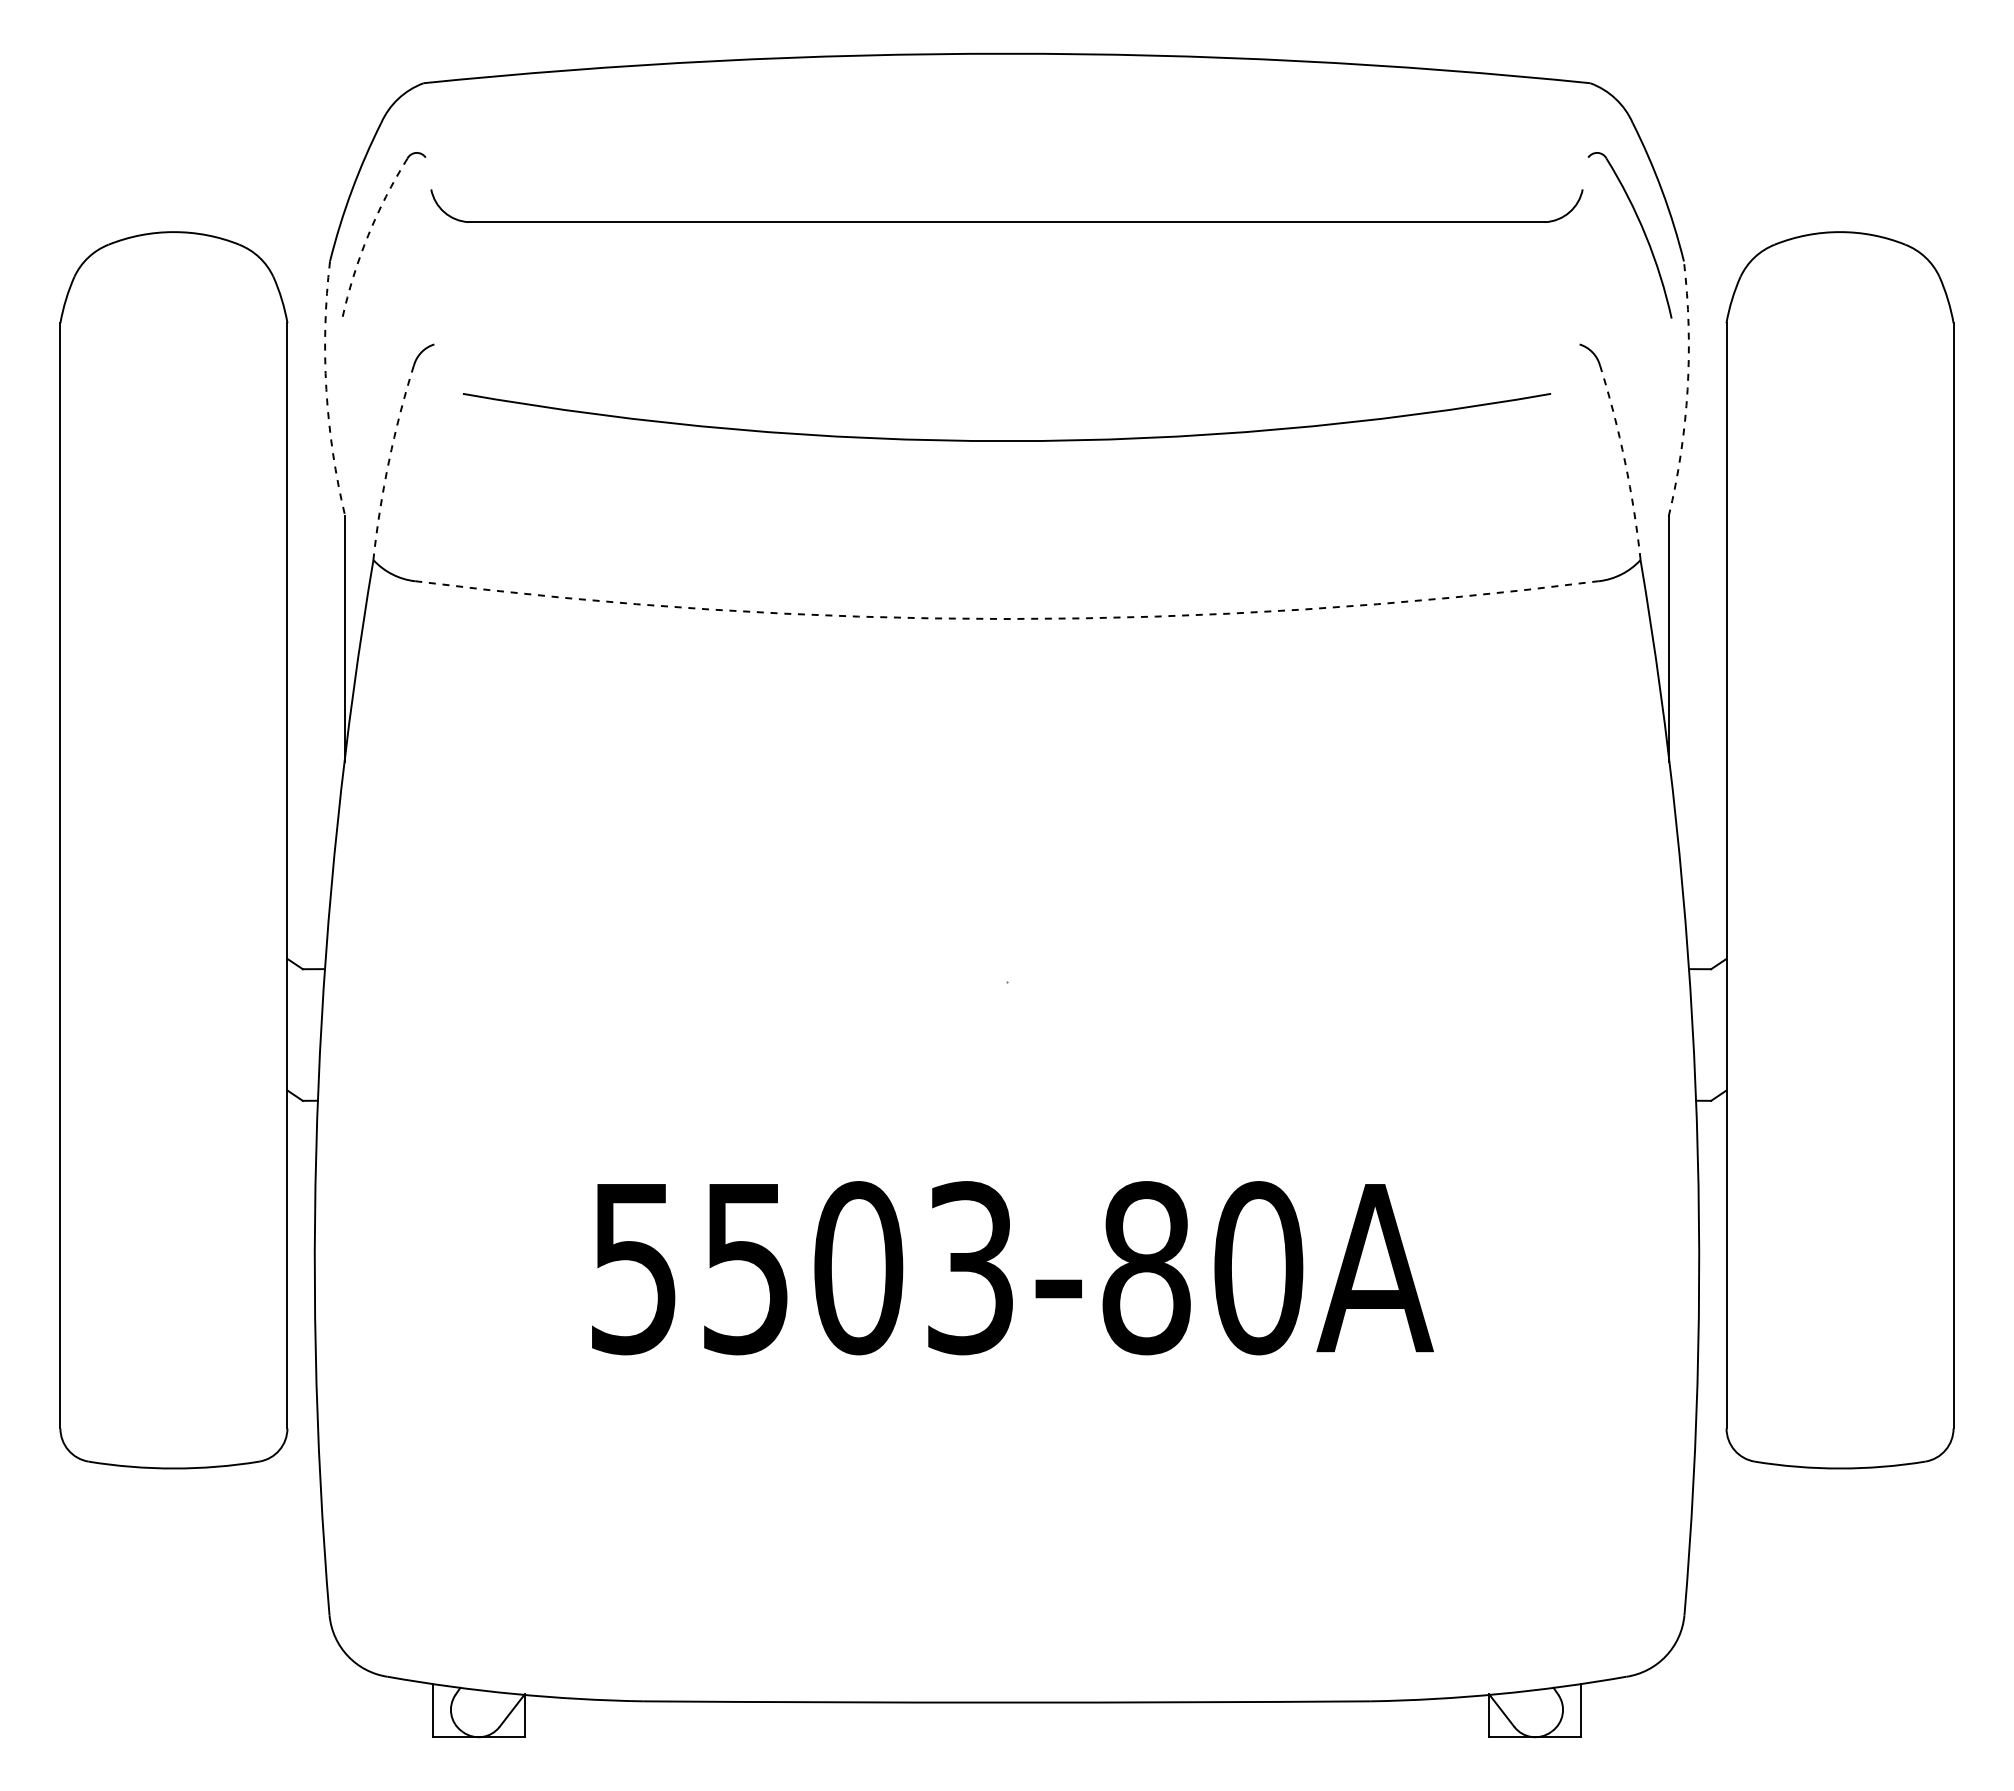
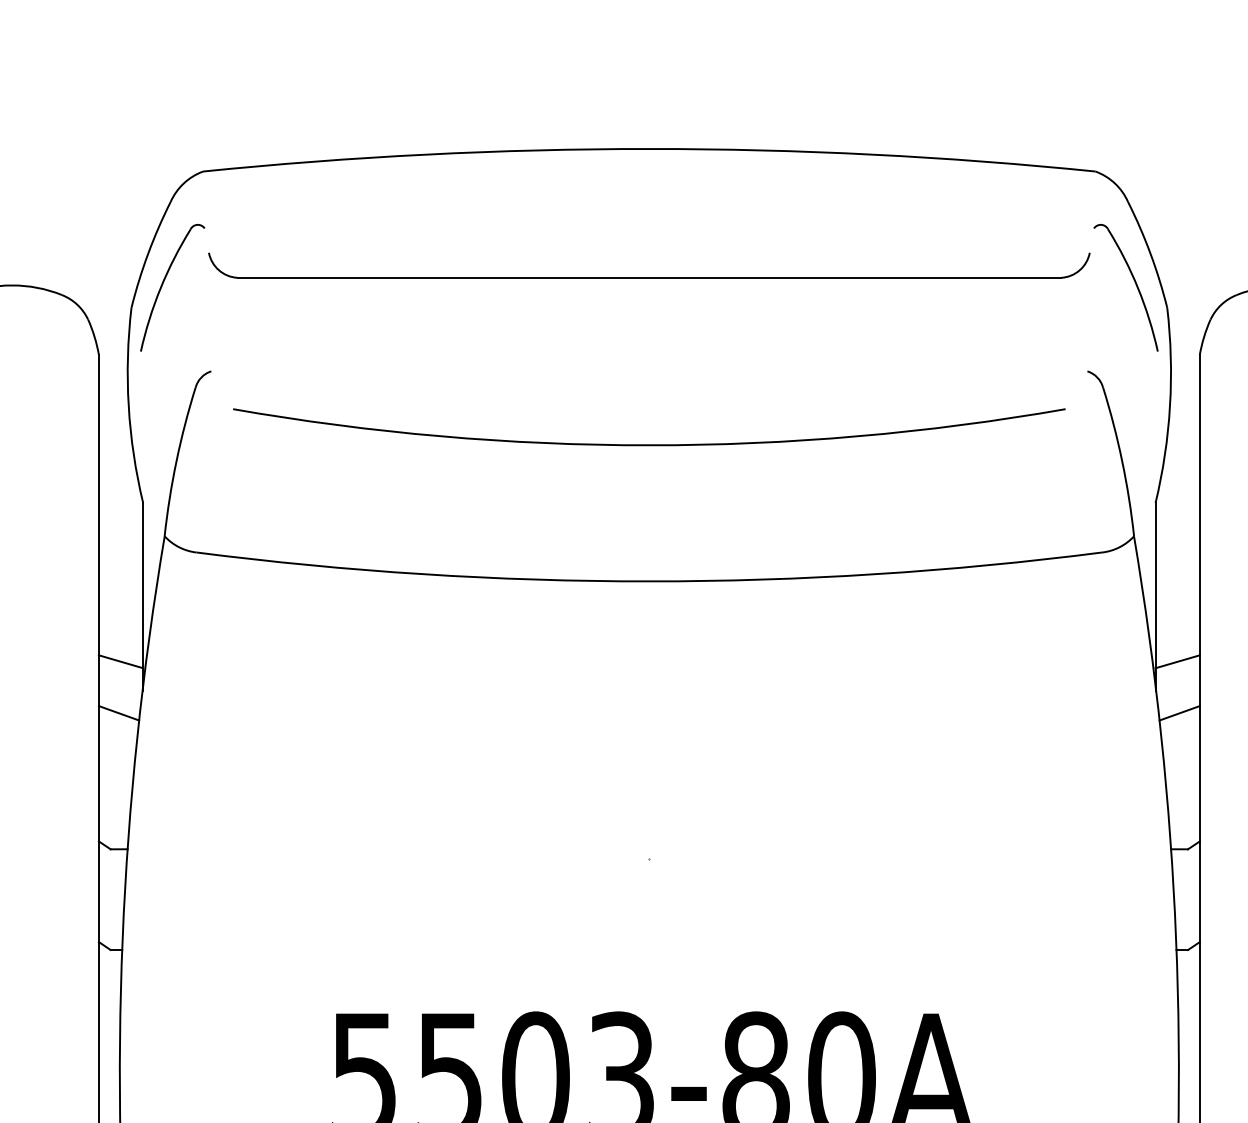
arc: (368, 235) -> (160, 288), dashed -> solid
arc: (326, 389) -> (128, 405), dashed -> solid
arc: (1687, 389) -> (1169, 405), dashed -> solid
arc: (388, 461) -> (176, 460), dashed -> solid
arc: (1625, 461) -> (1122, 460), dashed -> solid
arc: (1007, 619) -> (649, 581), dashed -> solid
line: (316, 723) -> (121, 661), added
line: (1697, 723) -> (1177, 661), added
line: (313, 790) -> (118, 712), added
line: (1699, 790) -> (1179, 712), added

